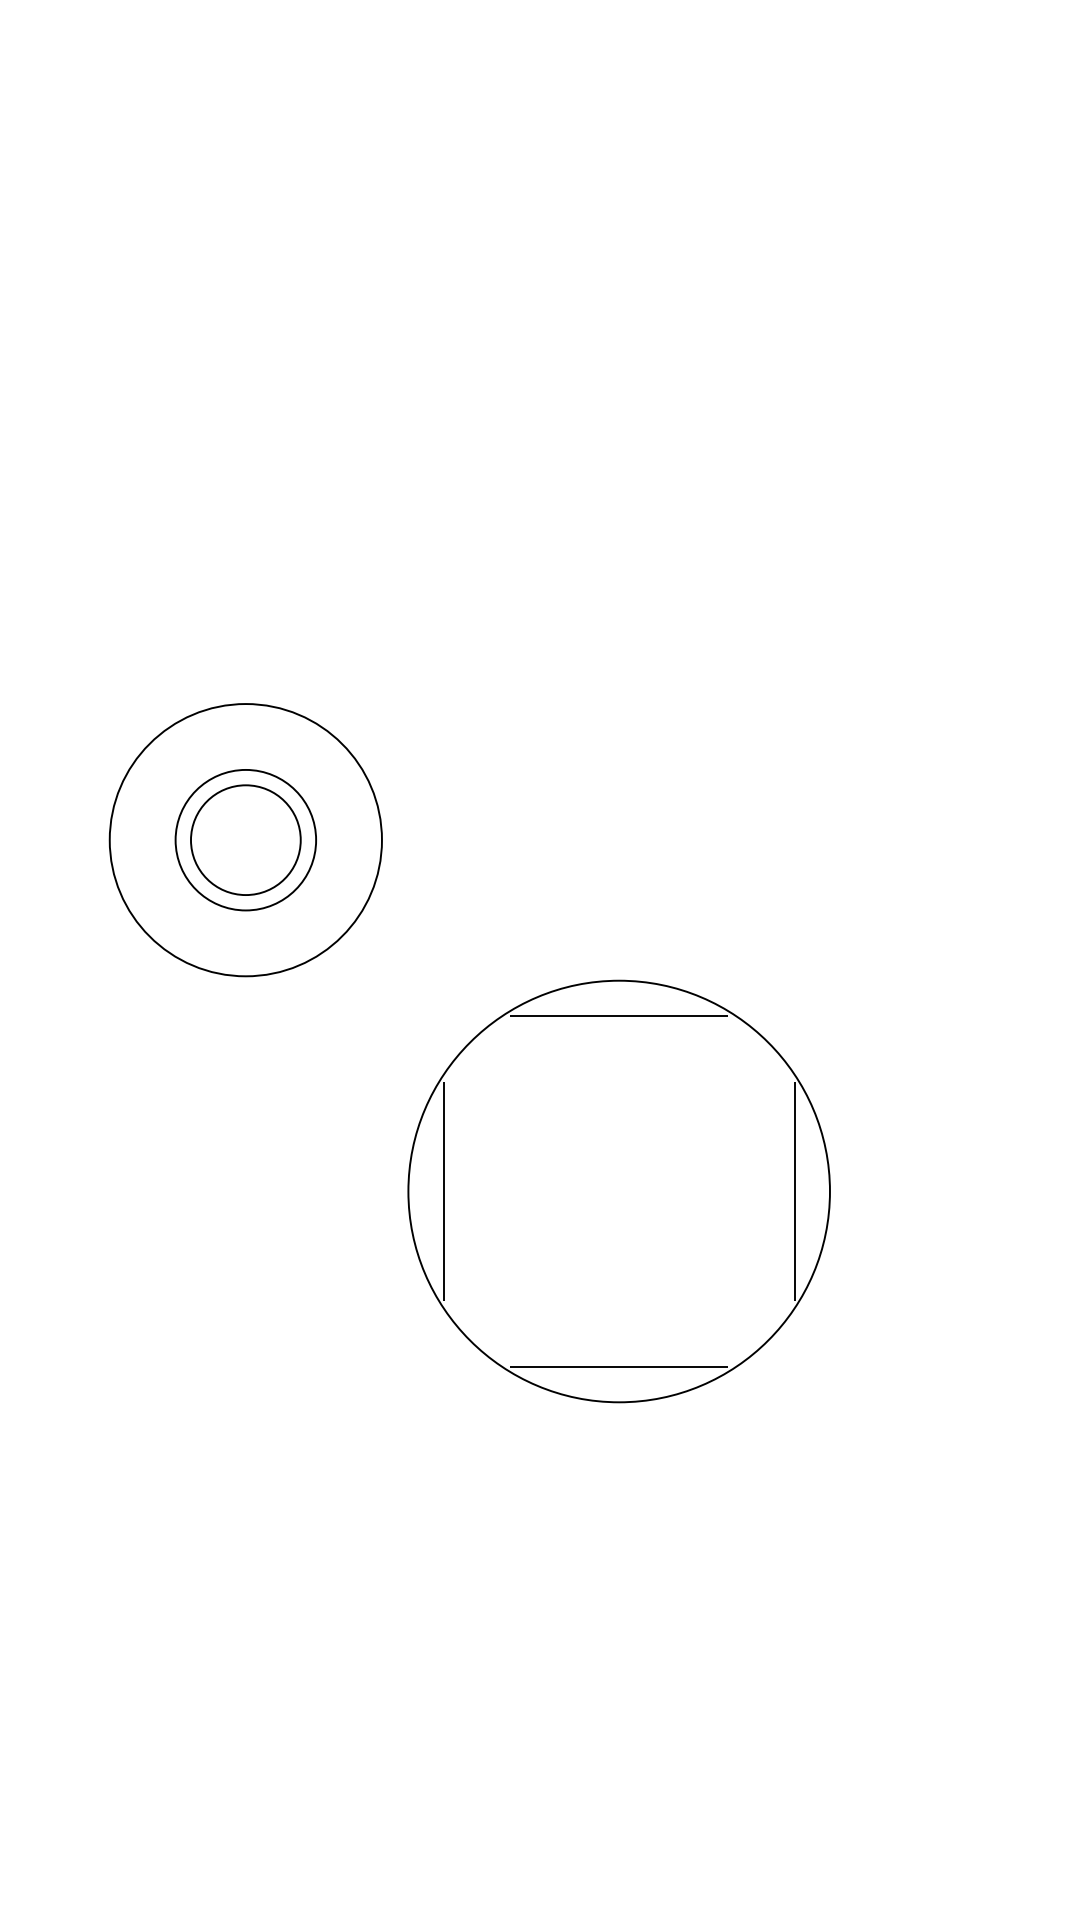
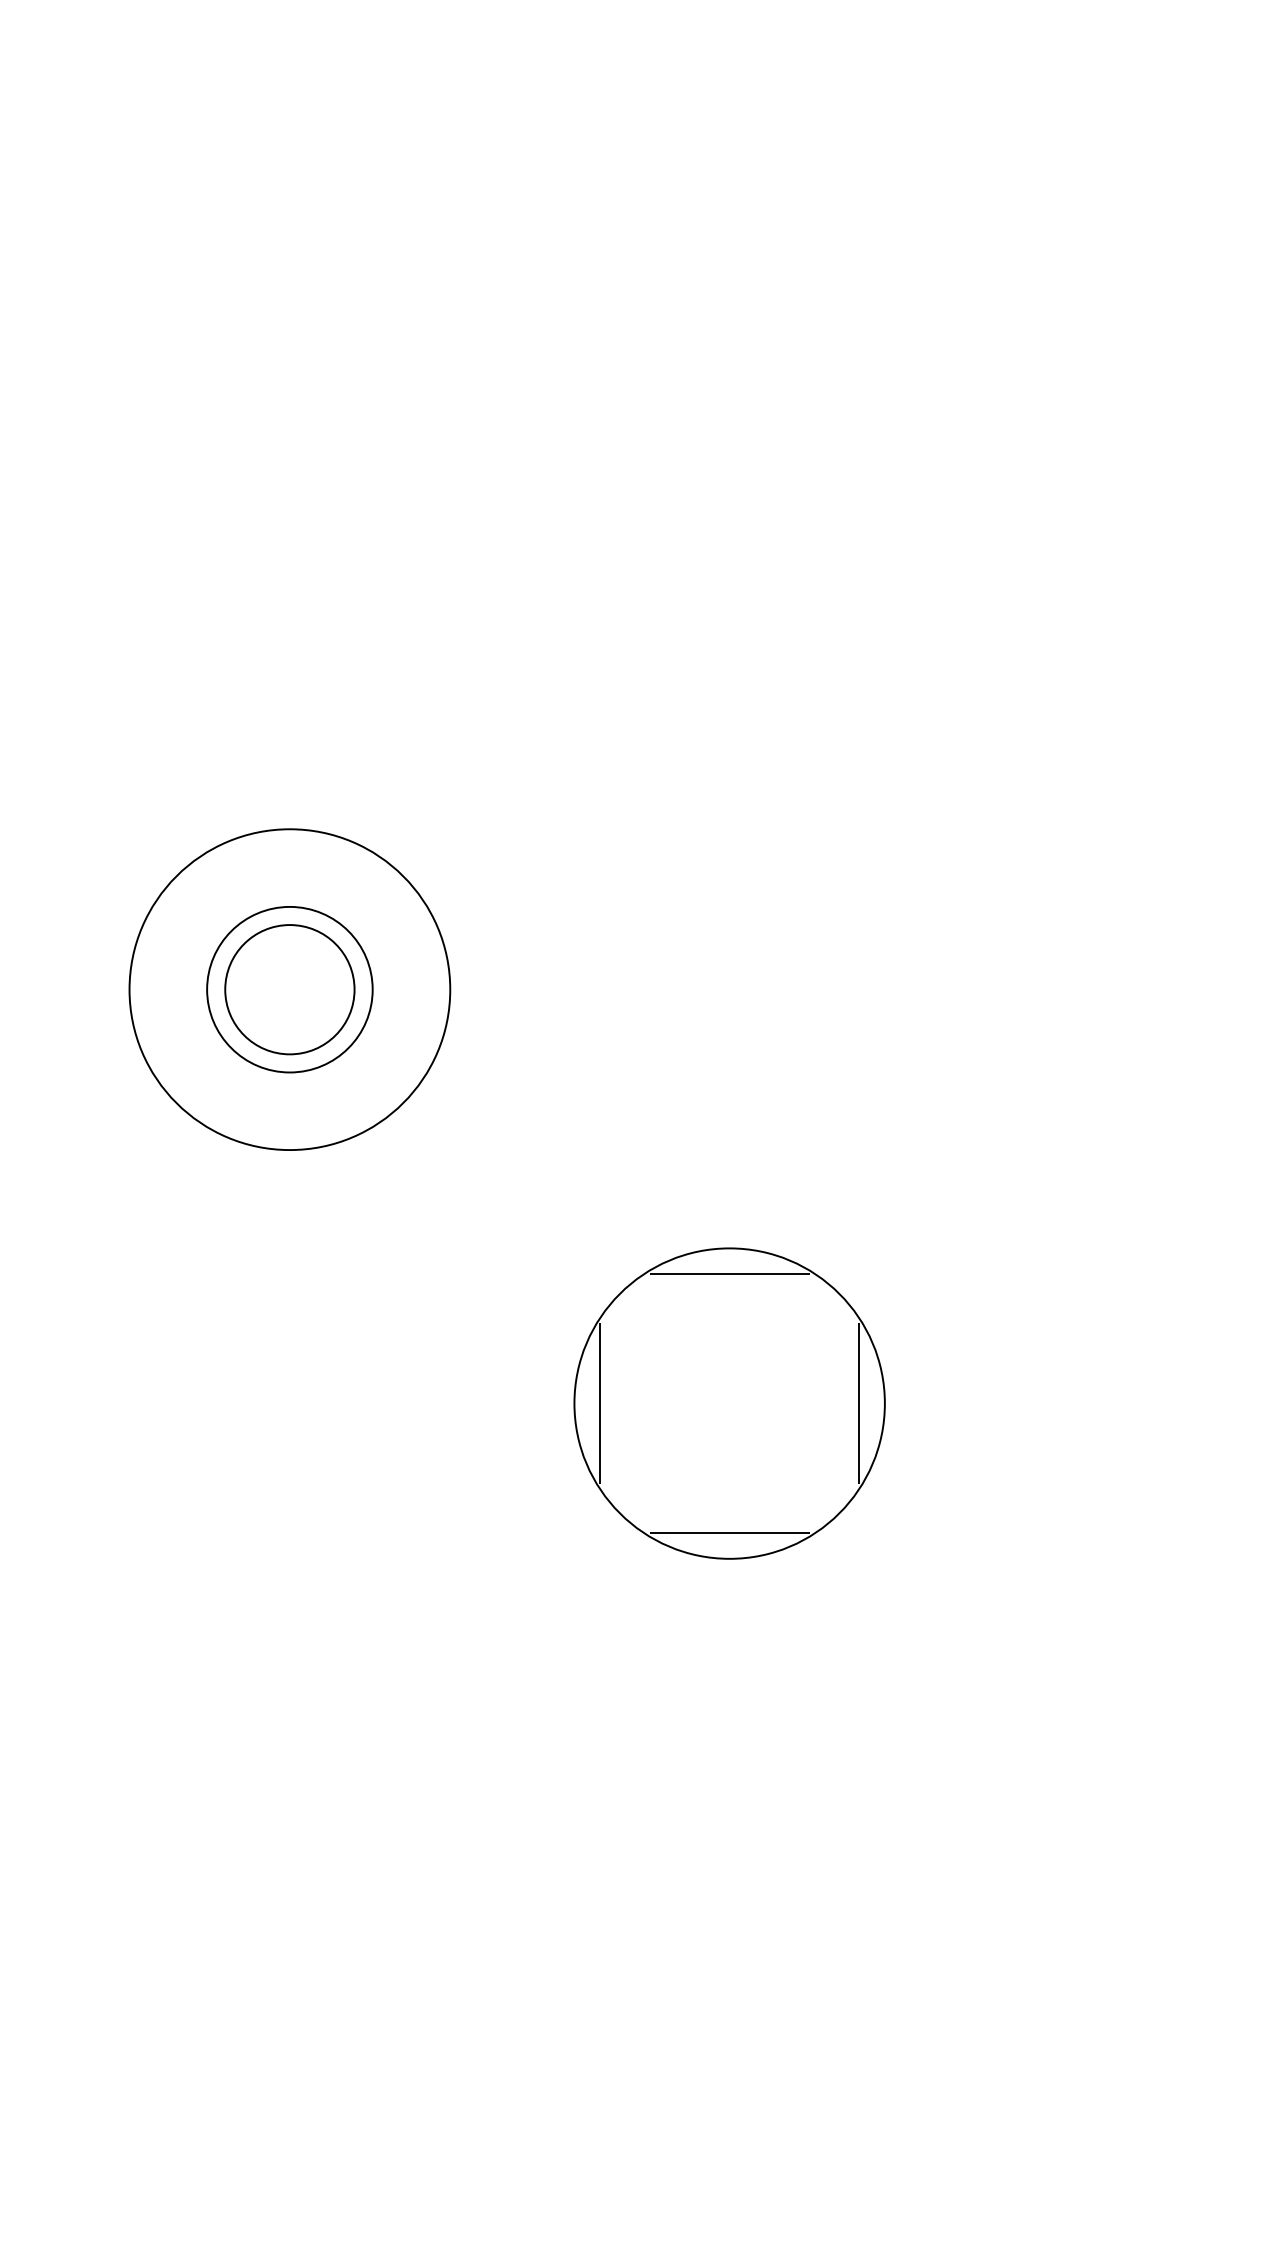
part: (618, 1191) -> (728, 1403), size x0.62

